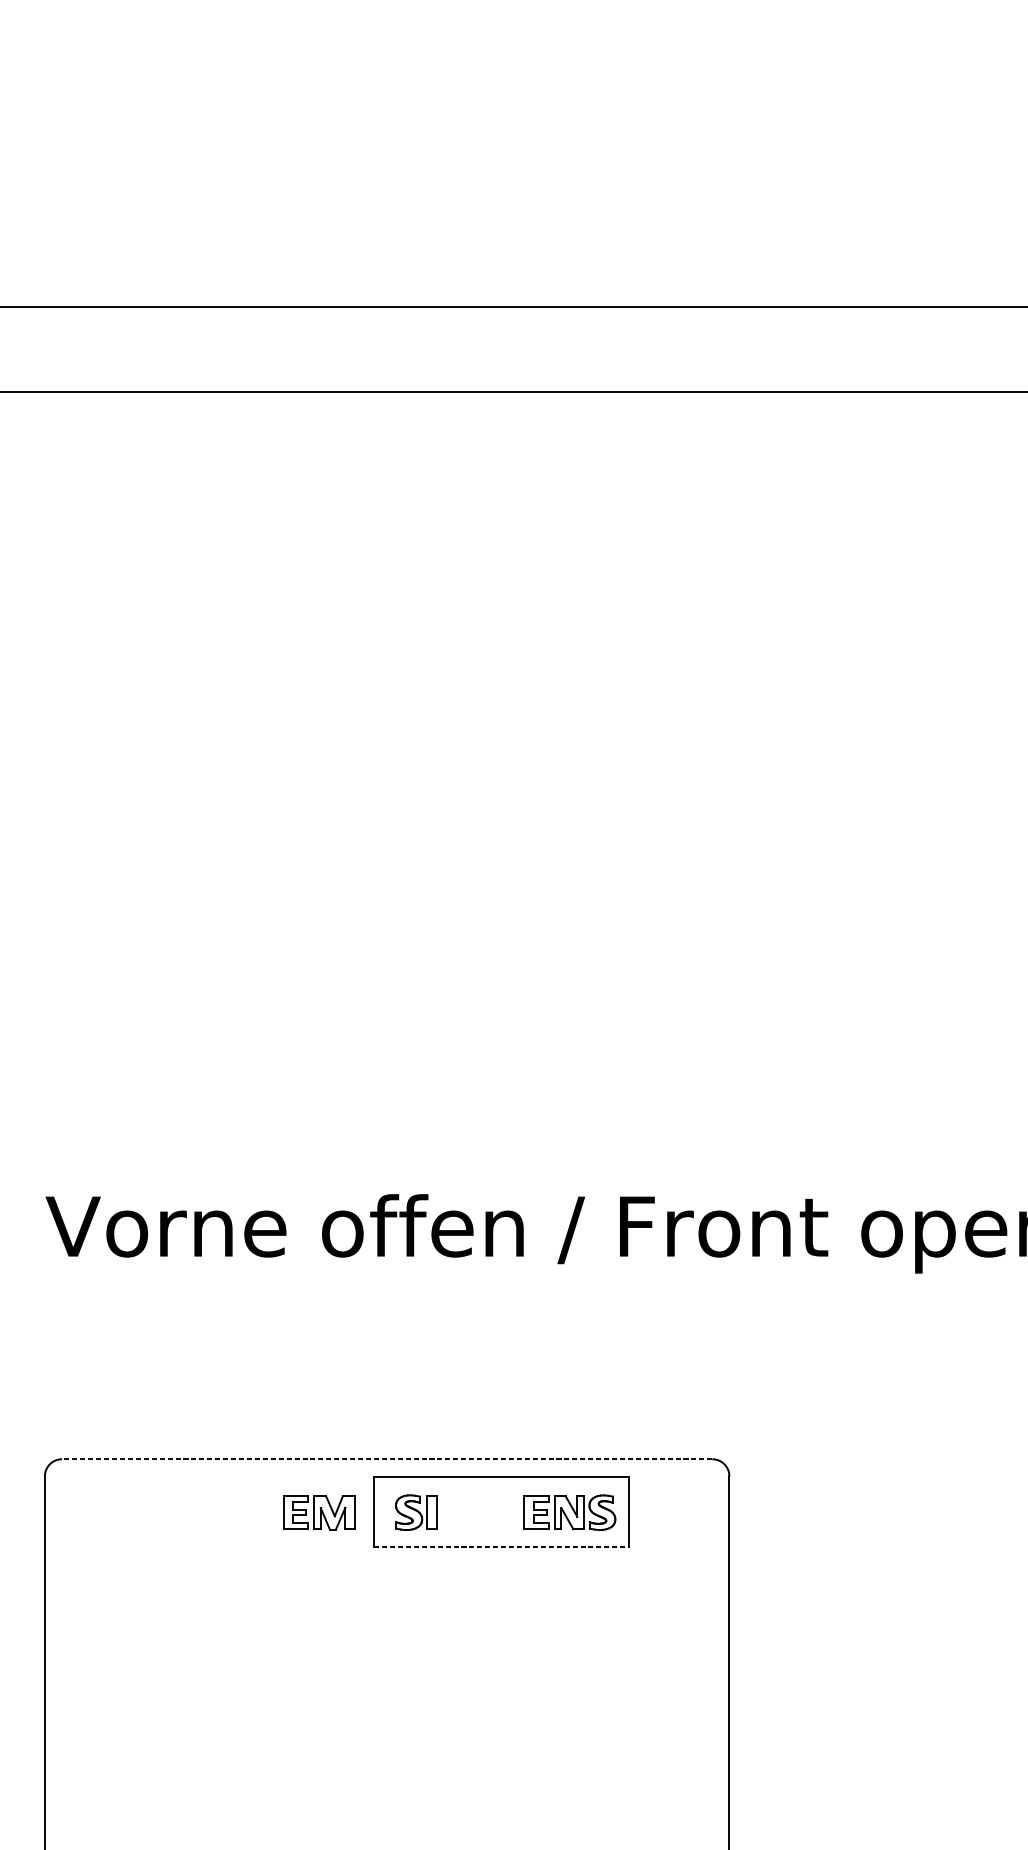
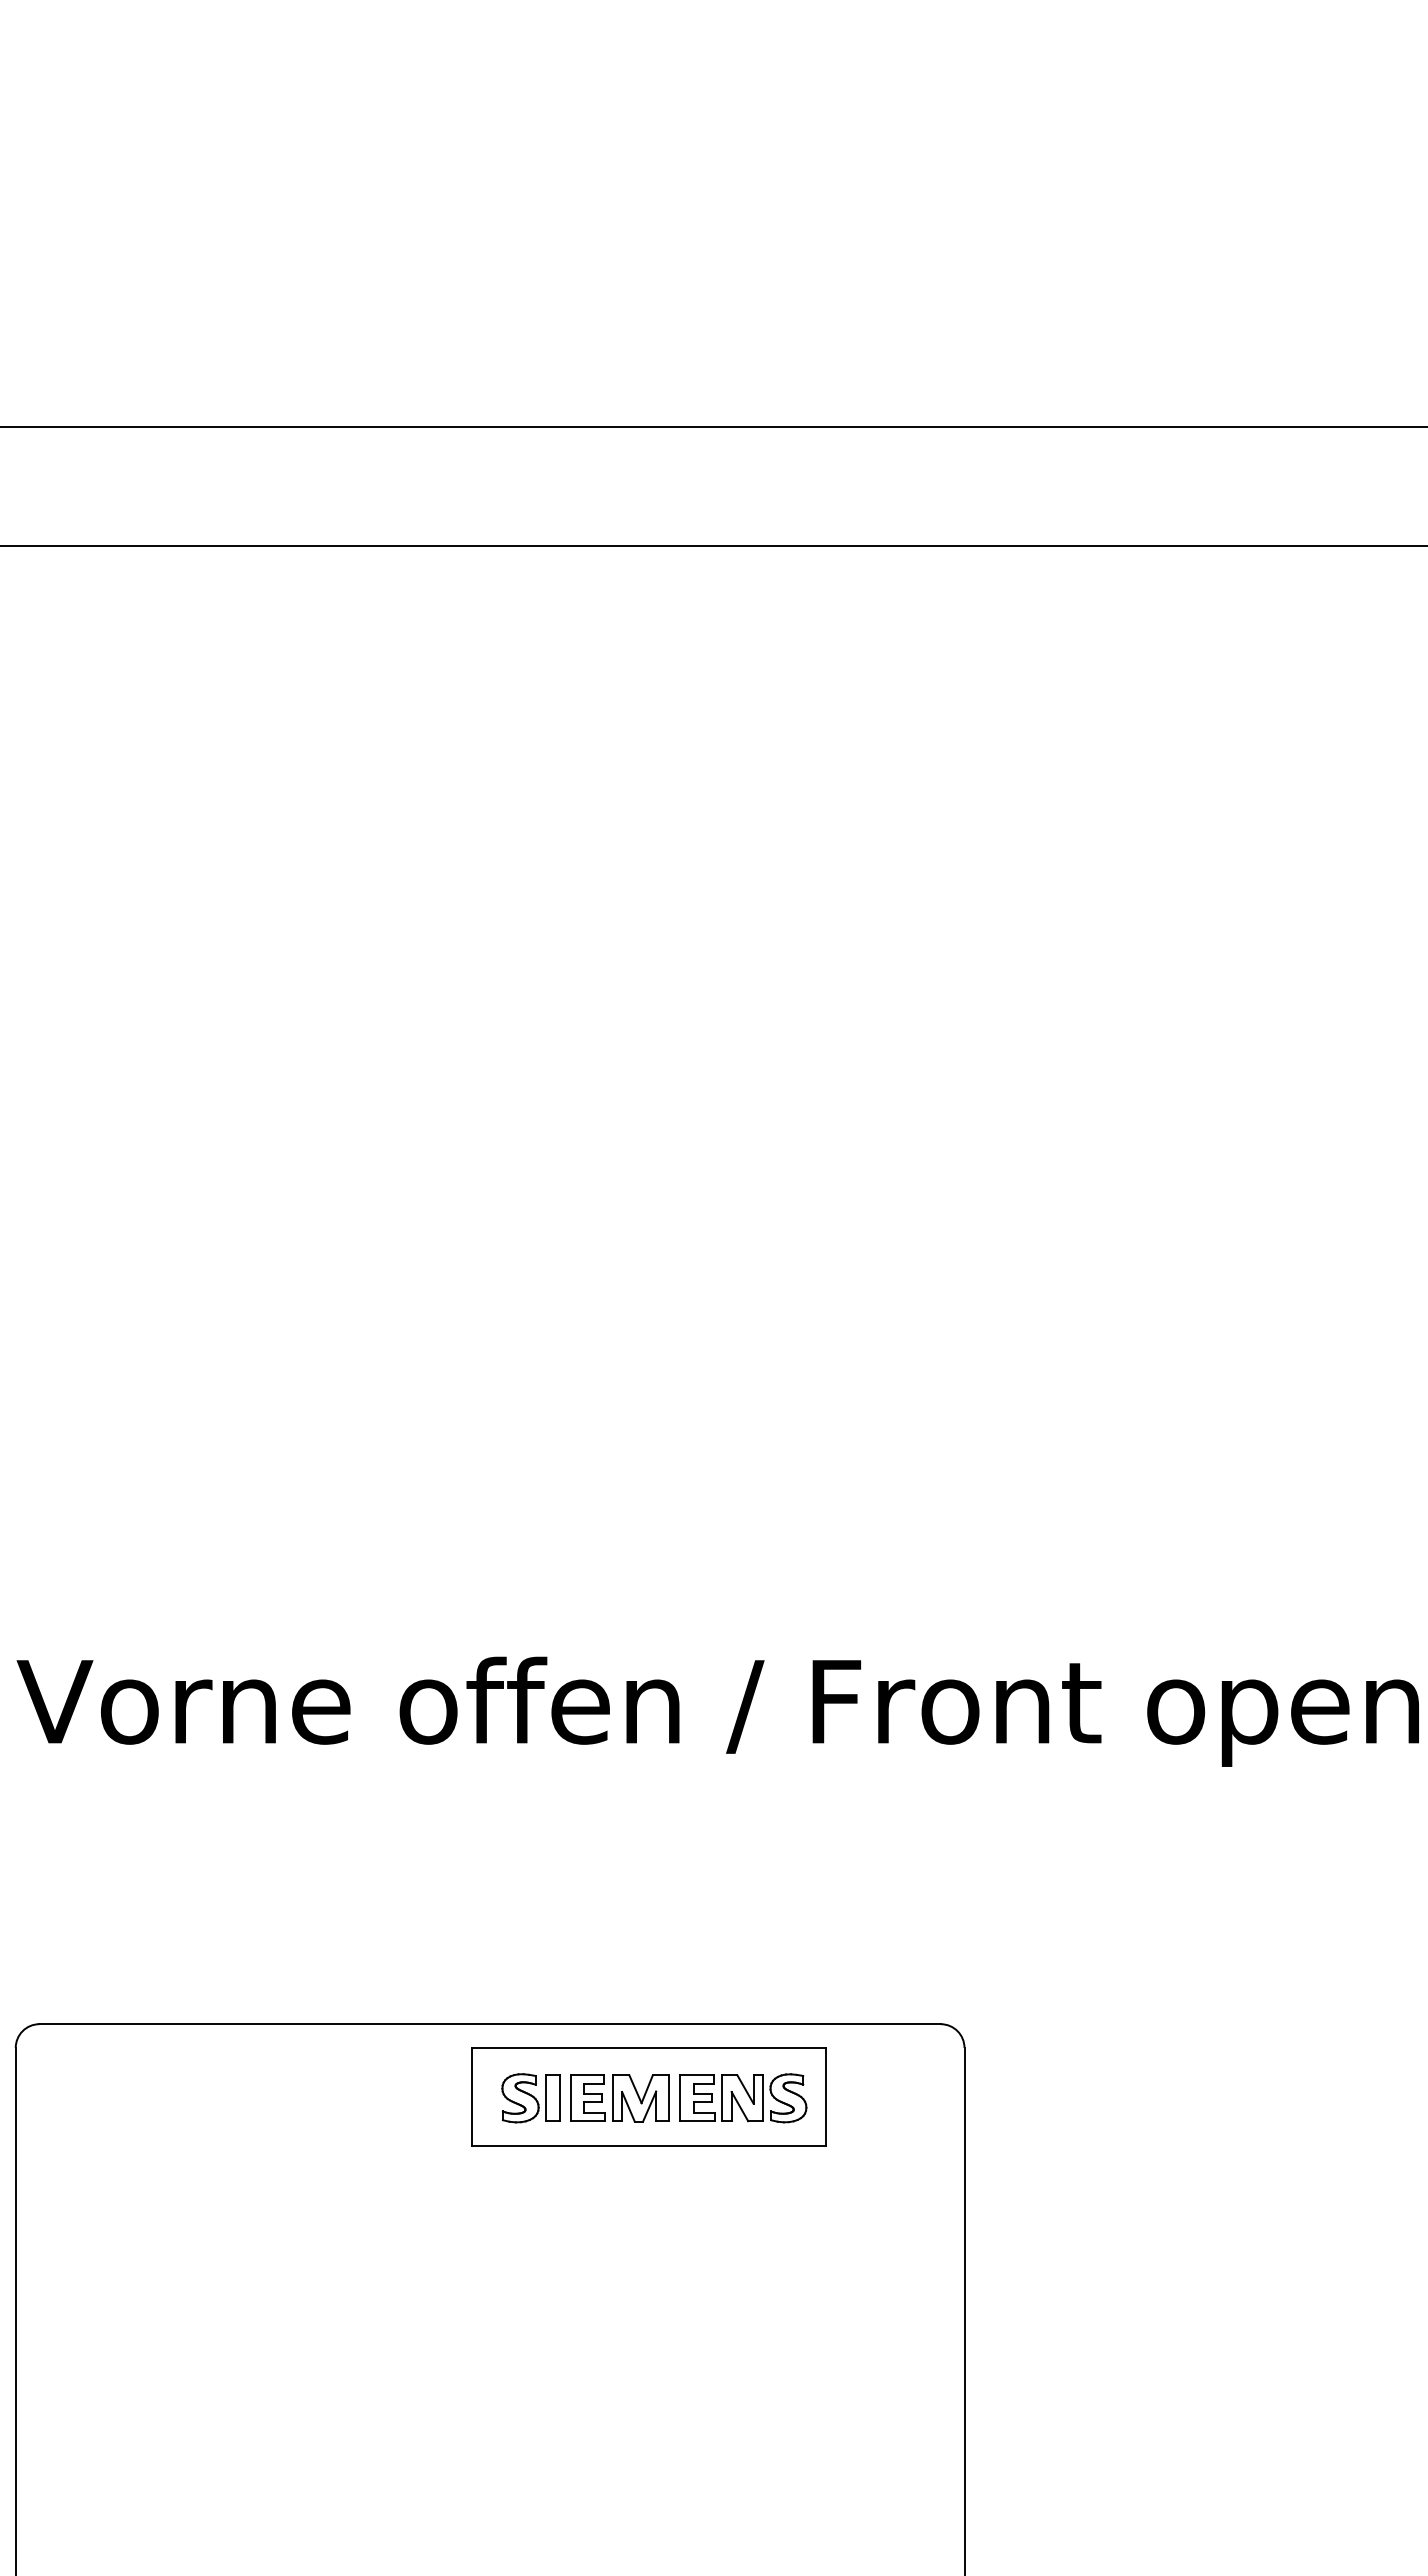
line: (387, 1459) -> (490, 2024), dashed -> solid
part: (318, 1512) -> (619, 2098), moved
line: (501, 1546) -> (648, 2145), dashed -> solid

